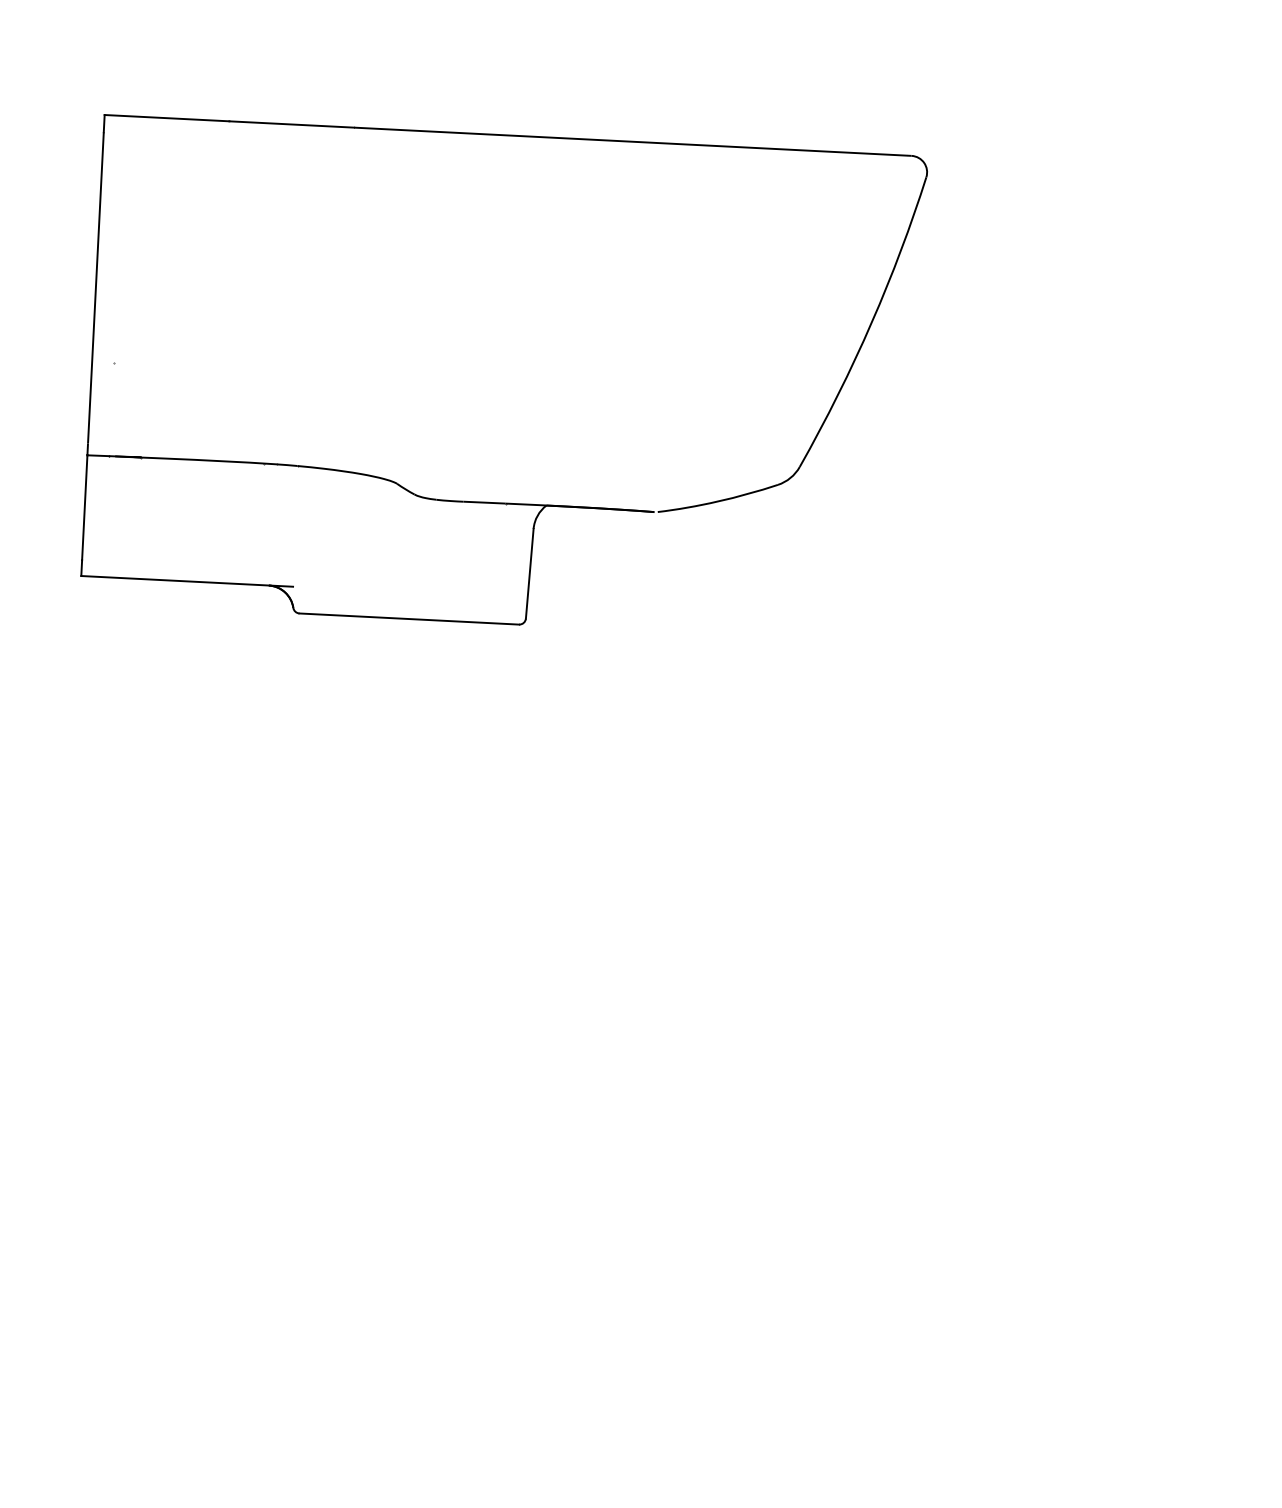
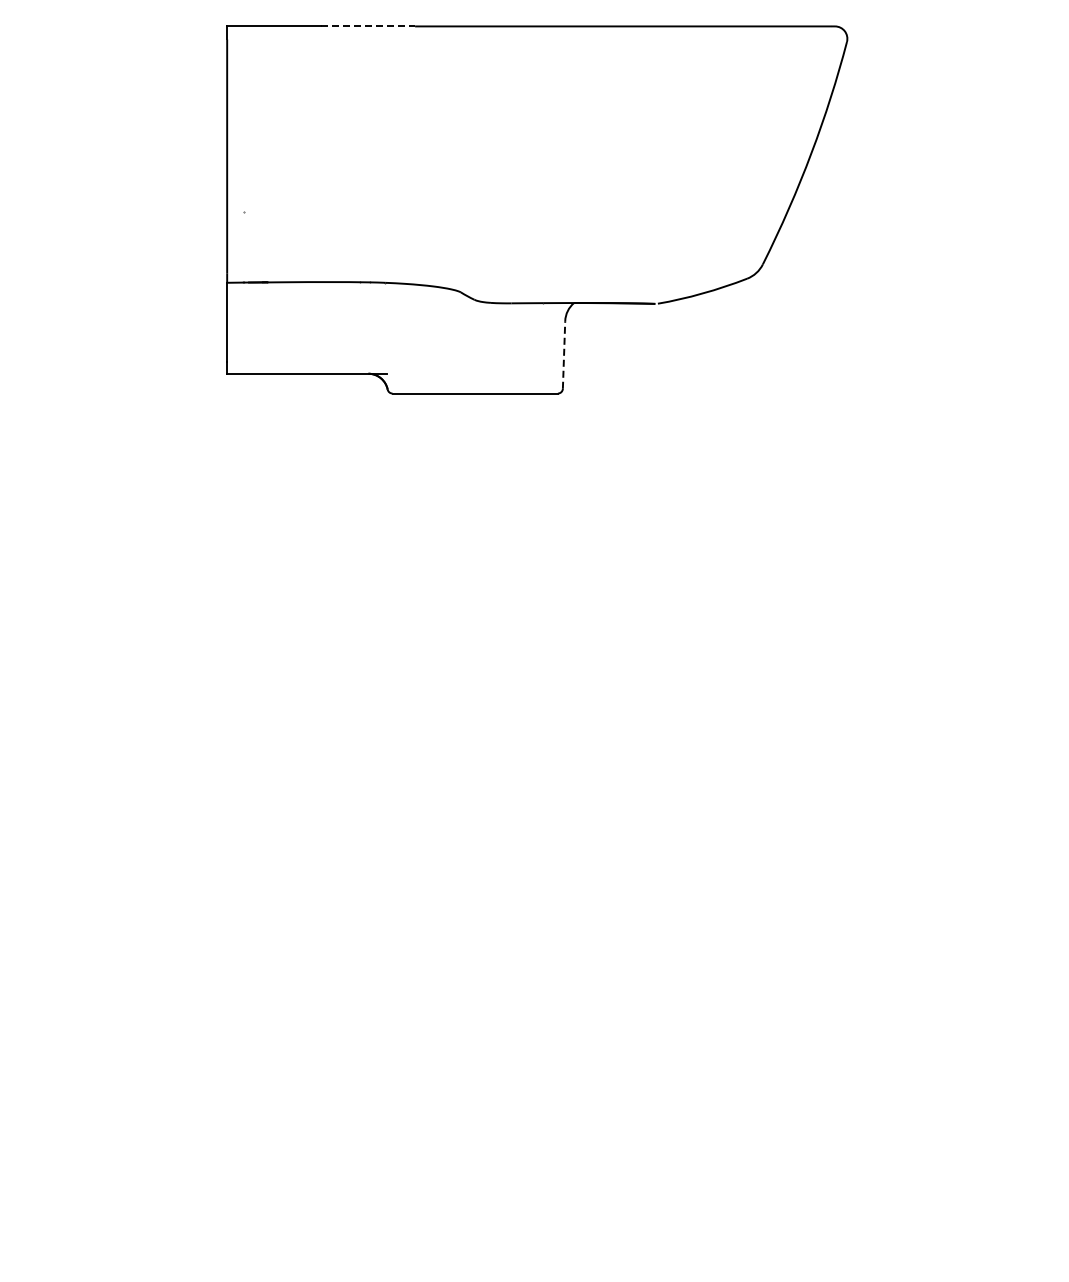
line: (292, 124) -> (368, 26), solid -> dashed
line: (530, 573) -> (564, 354), solid -> dashed

